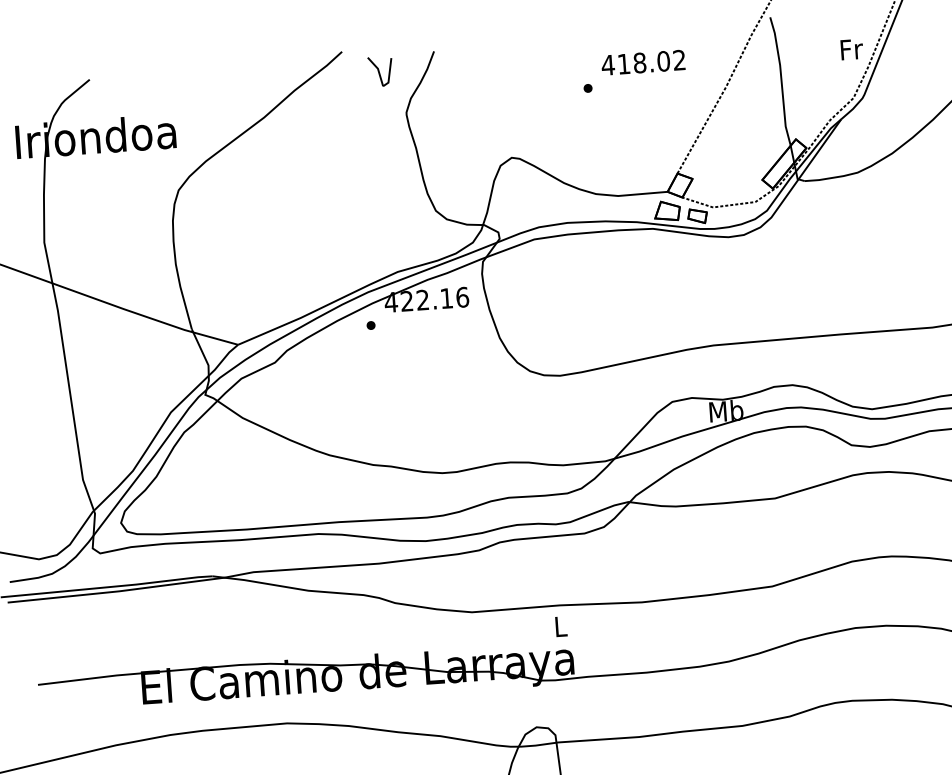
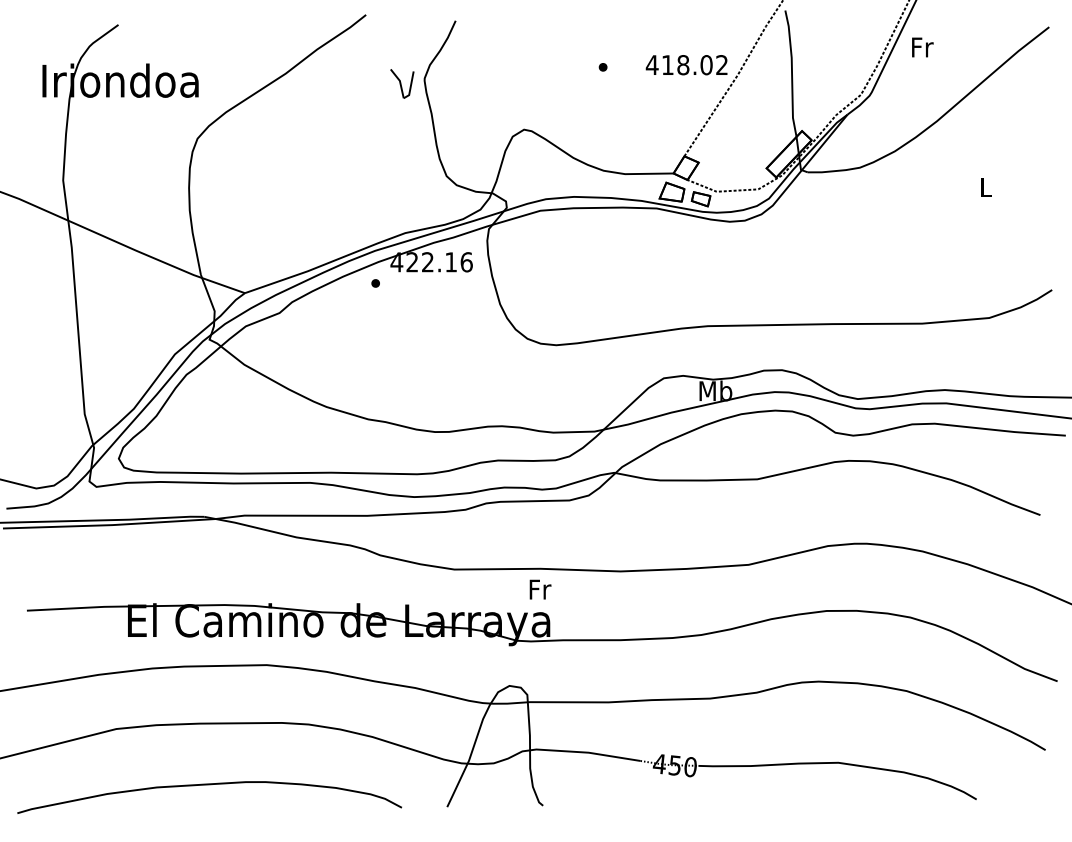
text: (851, 49) -> (922, 47), moved
text: (643, 63) -> (686, 65), moved
part: (380, 71) -> (402, 83), moved
text: (561, 626) -> (540, 589), L -> Fr

